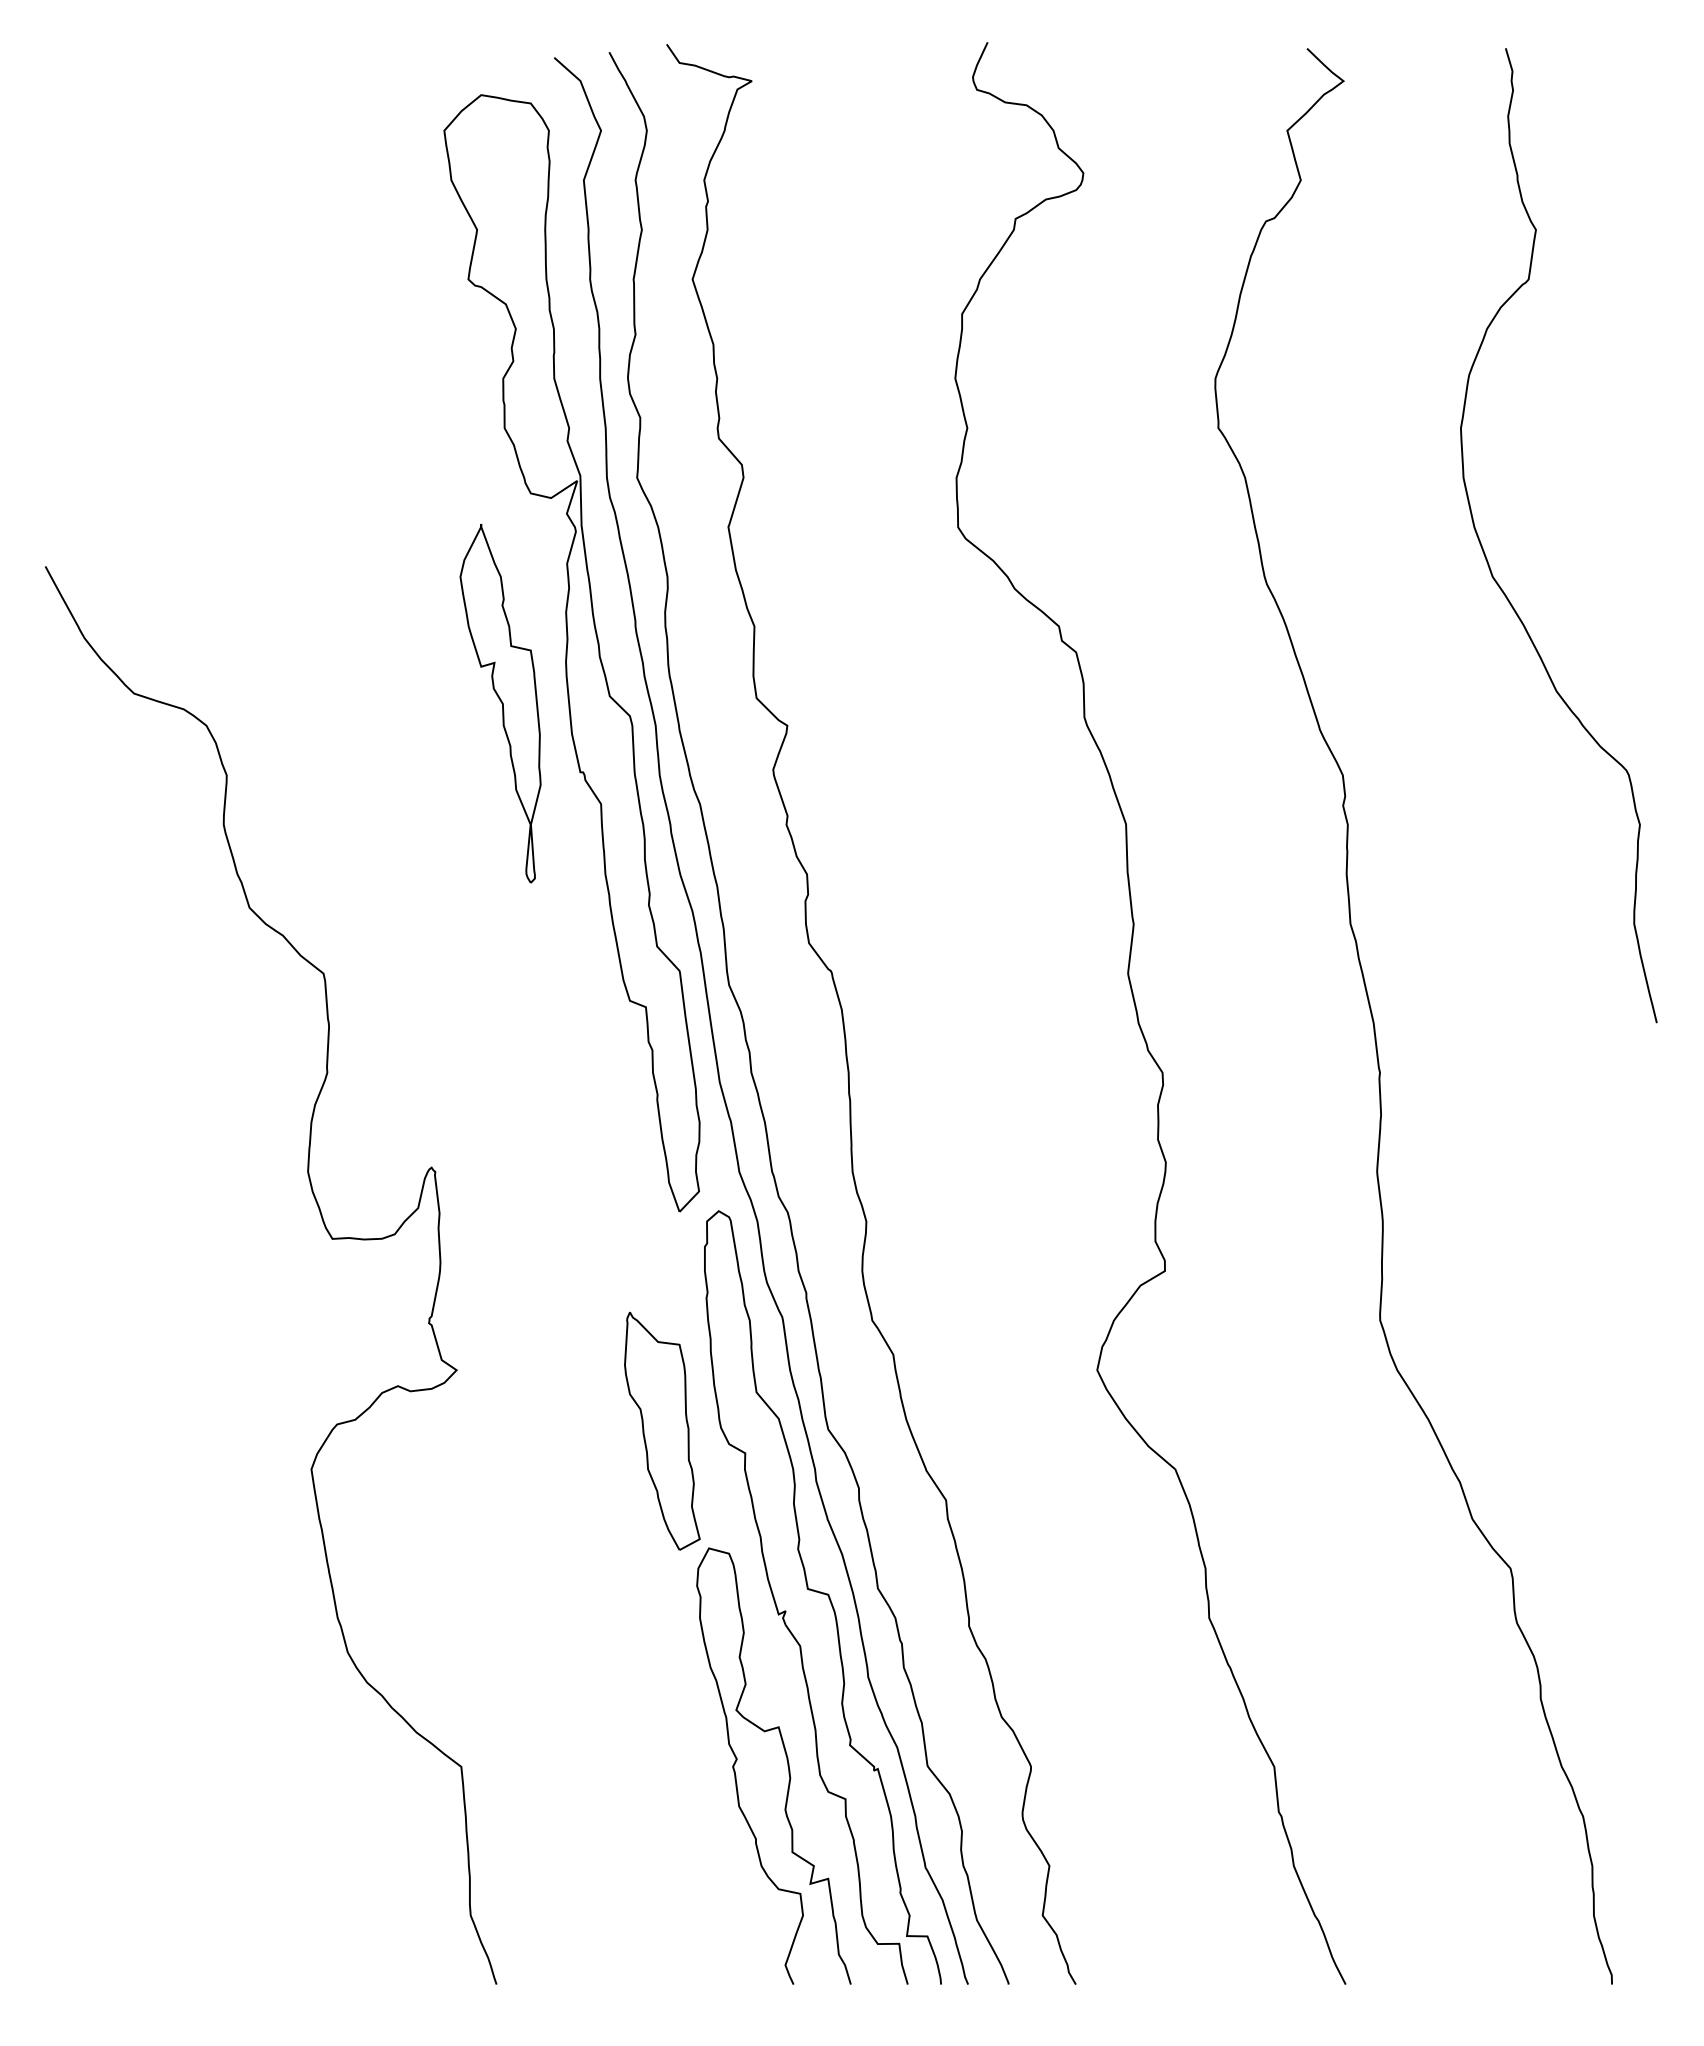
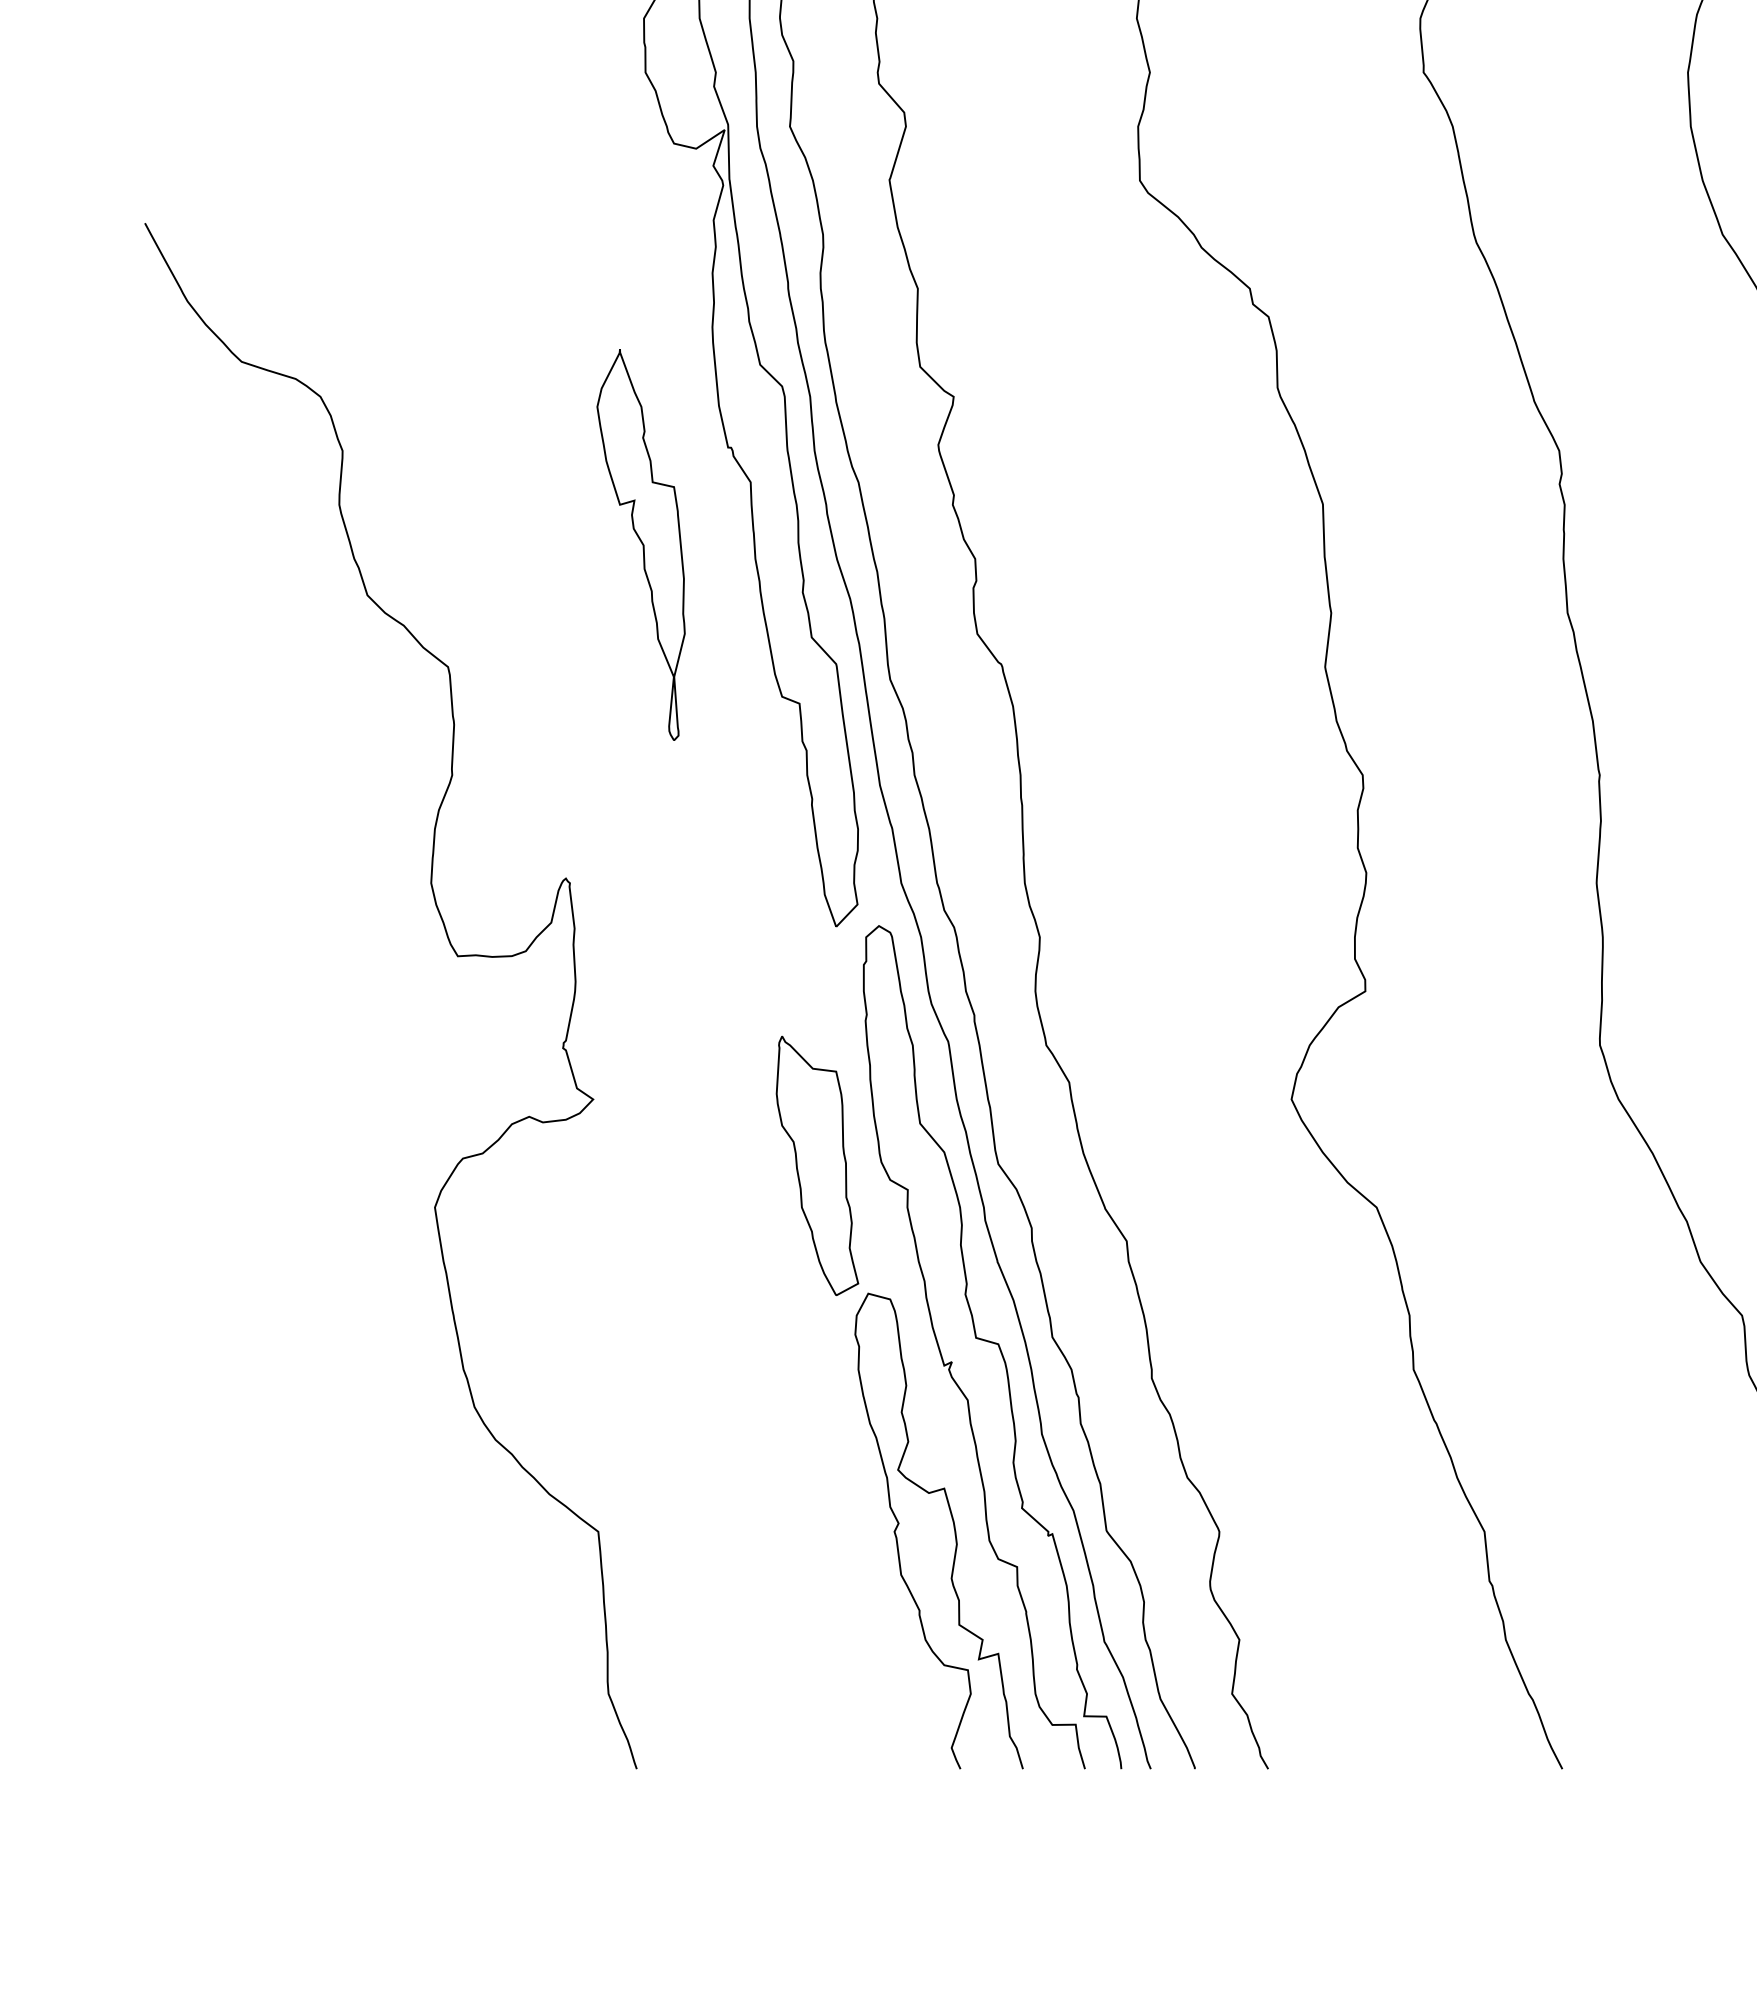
part: (500, 703) -> (641, 544), moved

